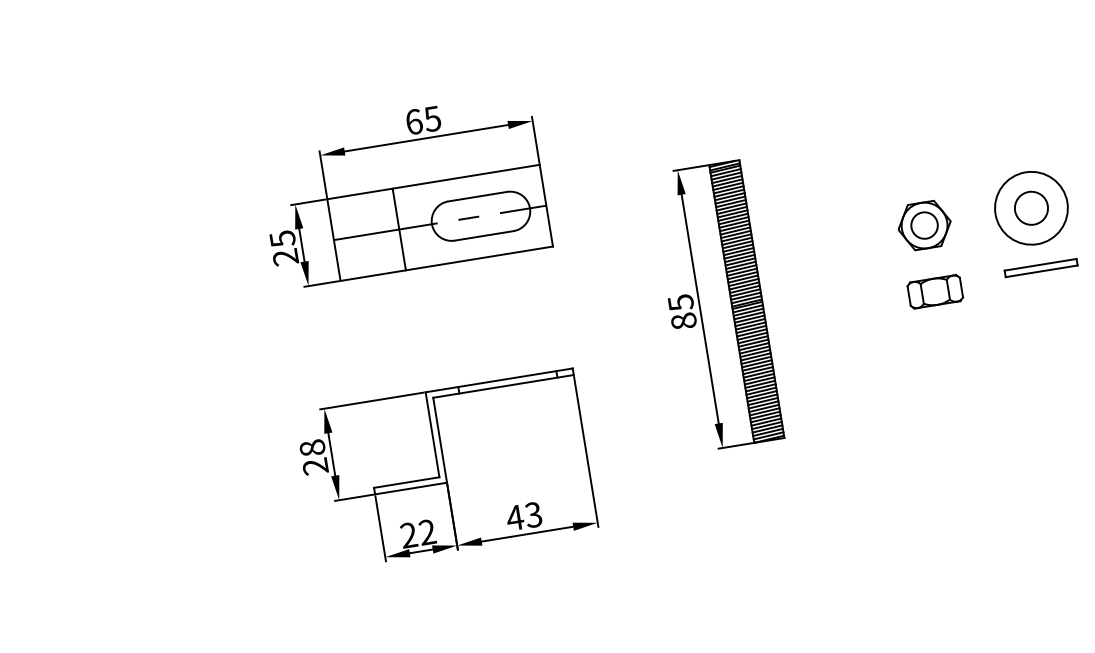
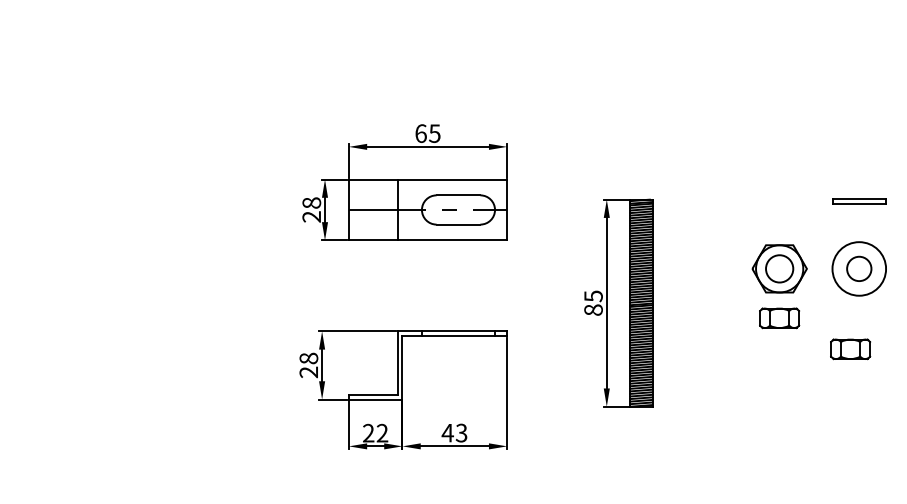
part: (924, 225) -> (779, 268), size x1.4
text: (282, 238) -> (311, 202), 25 -> 28
part: (1041, 268) -> (859, 201), moved
part: (1037, 318) -> (850, 349), added

